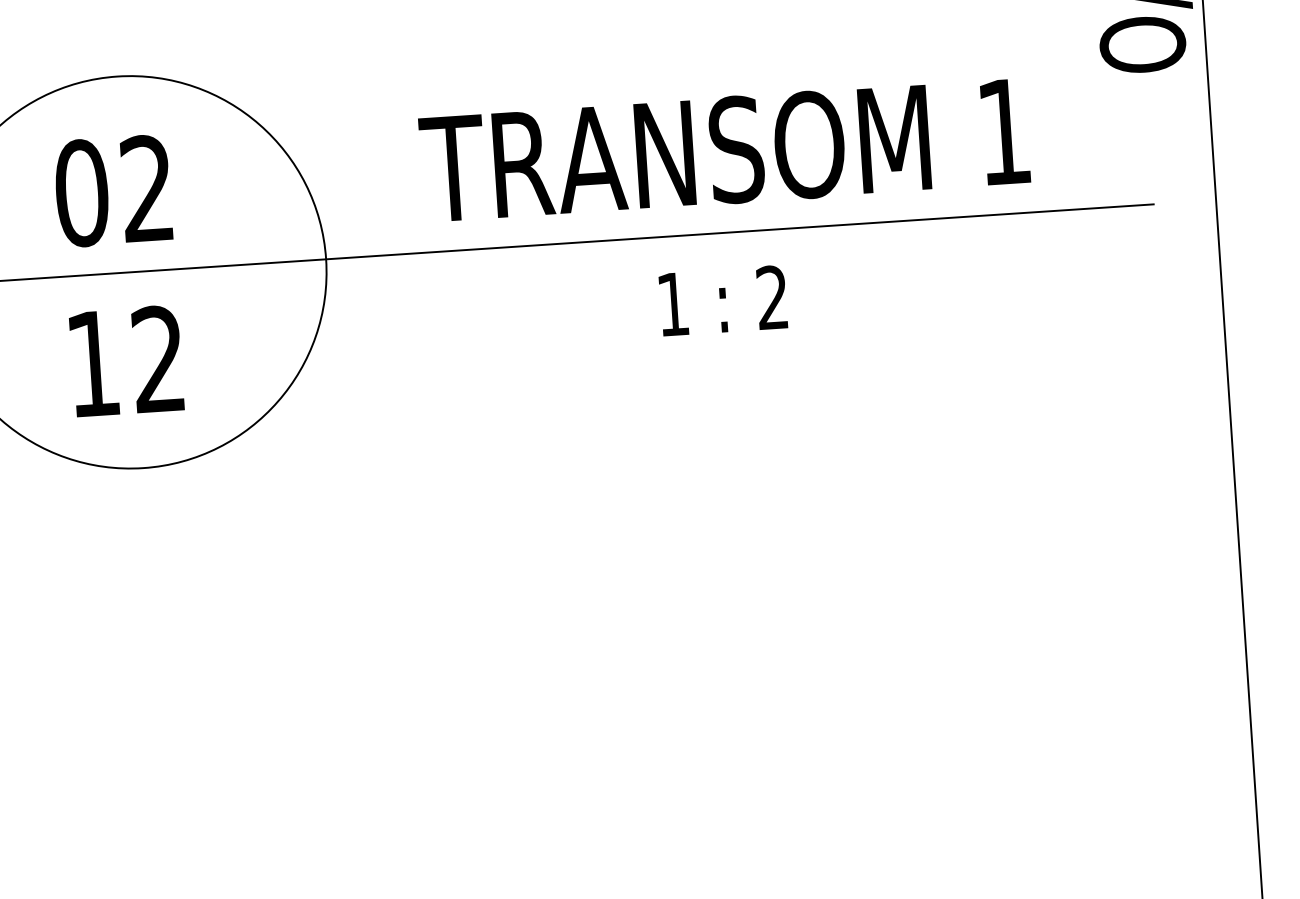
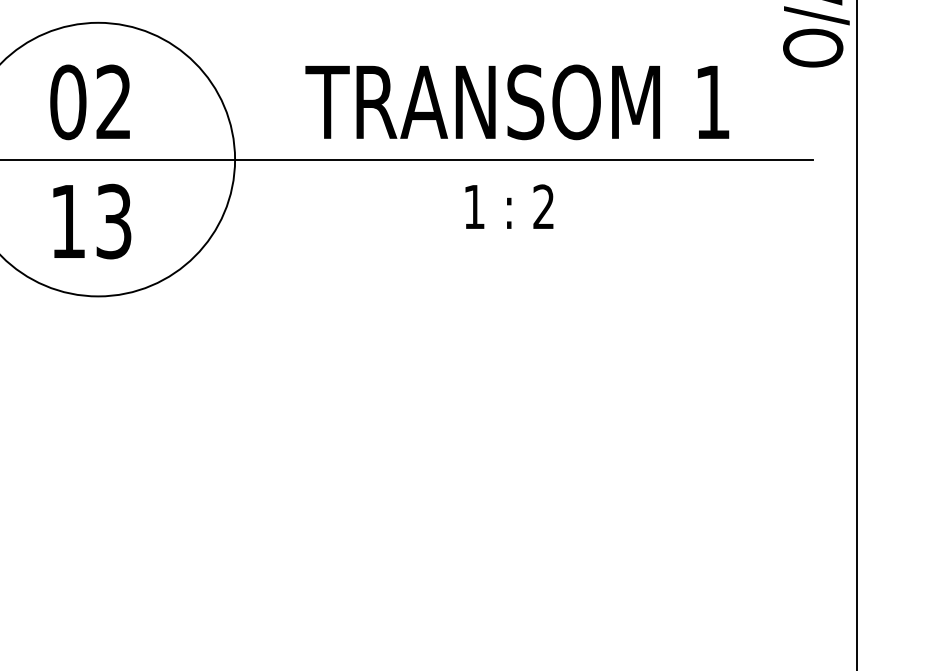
text: (158, 359) -> (113, 221), 12 -> 13

